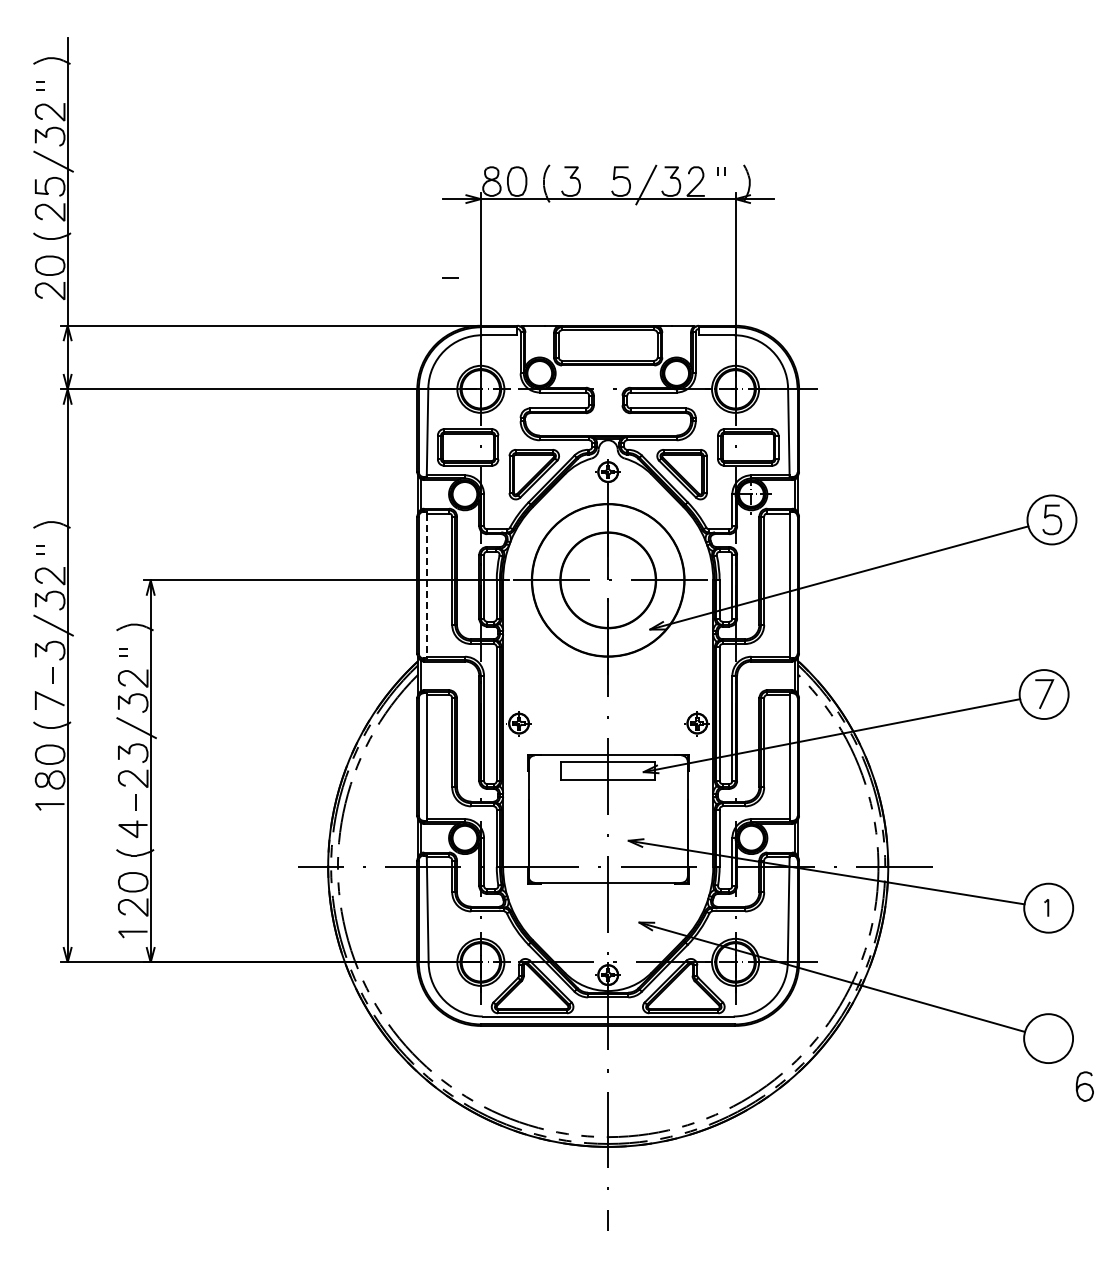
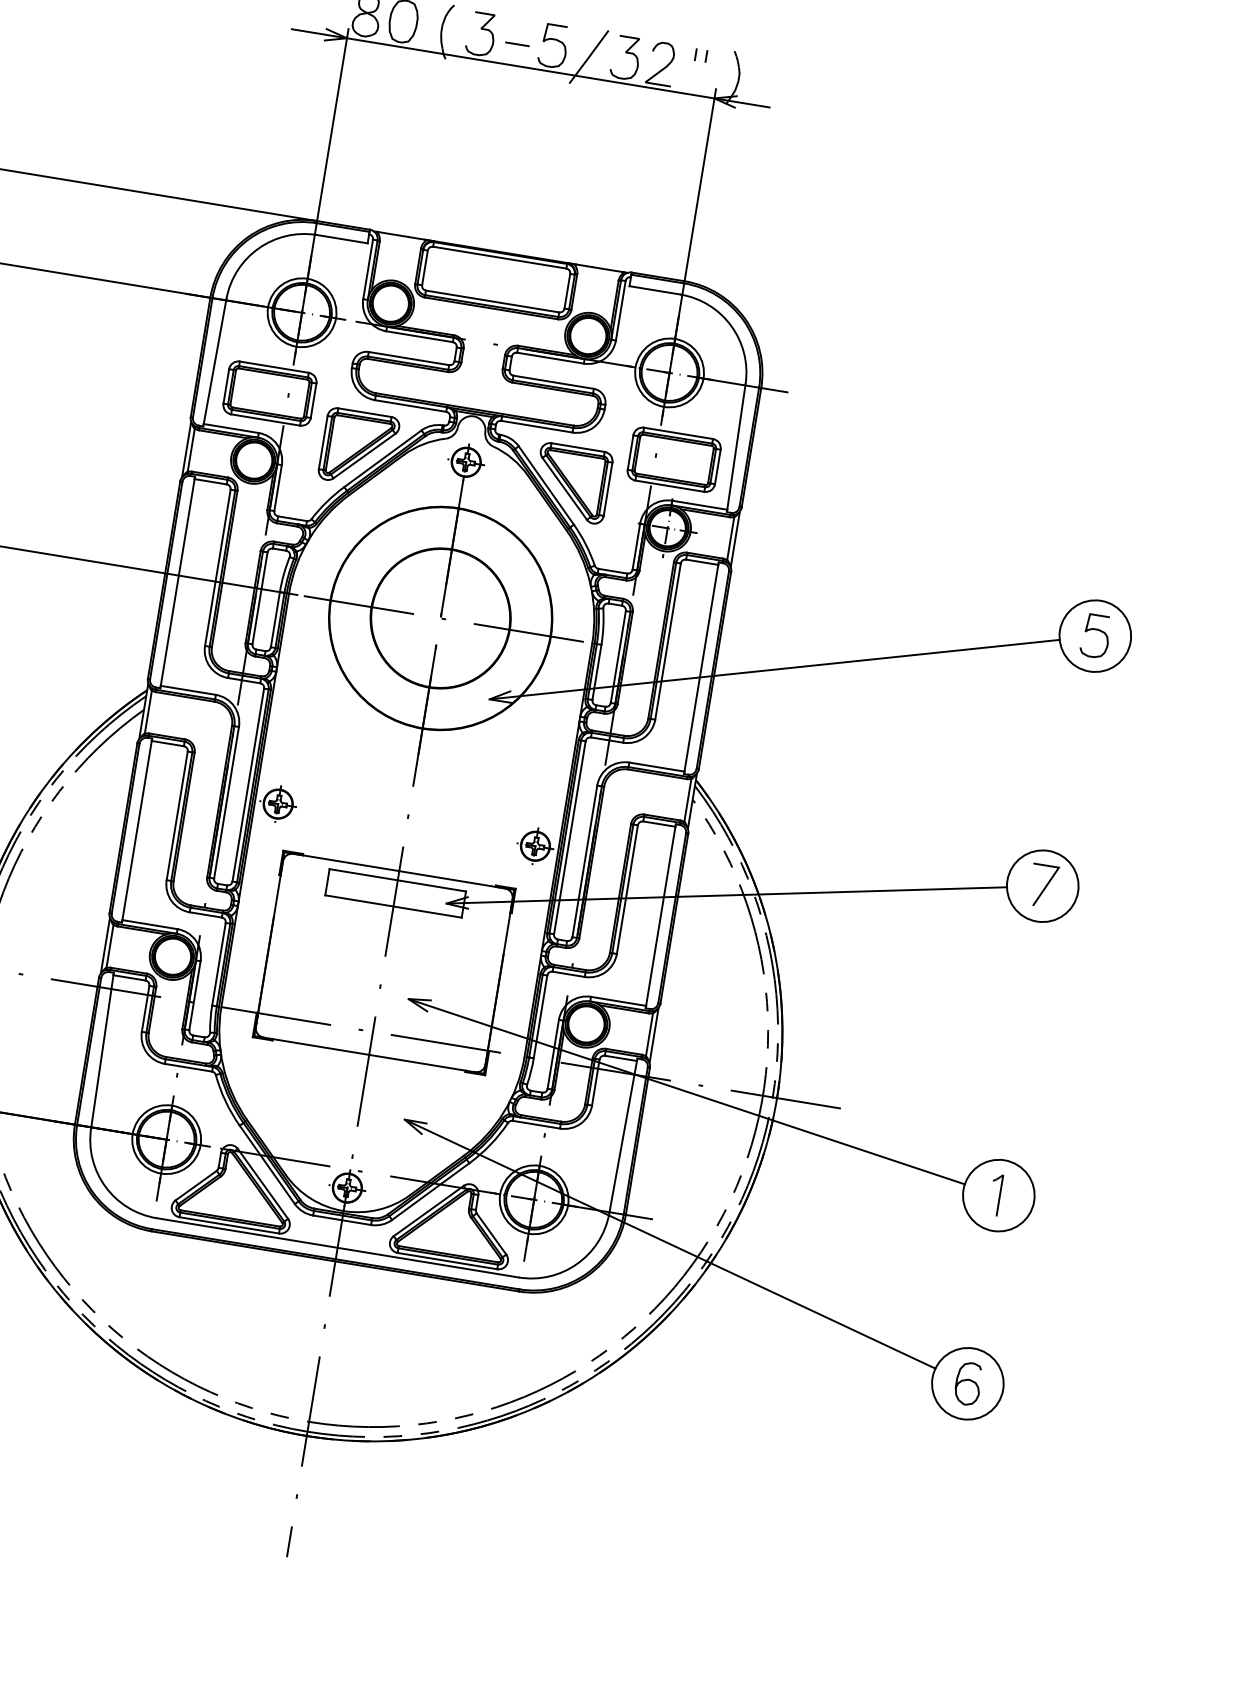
line: (450, 277) -> (517, 43), moved
line: (426, 585) -> (177, 582), dashed -> solid
part: (1046, 907) -> (995, 1194), size x1.67
curve: (1083, 1085) -> (966, 1381), moved

